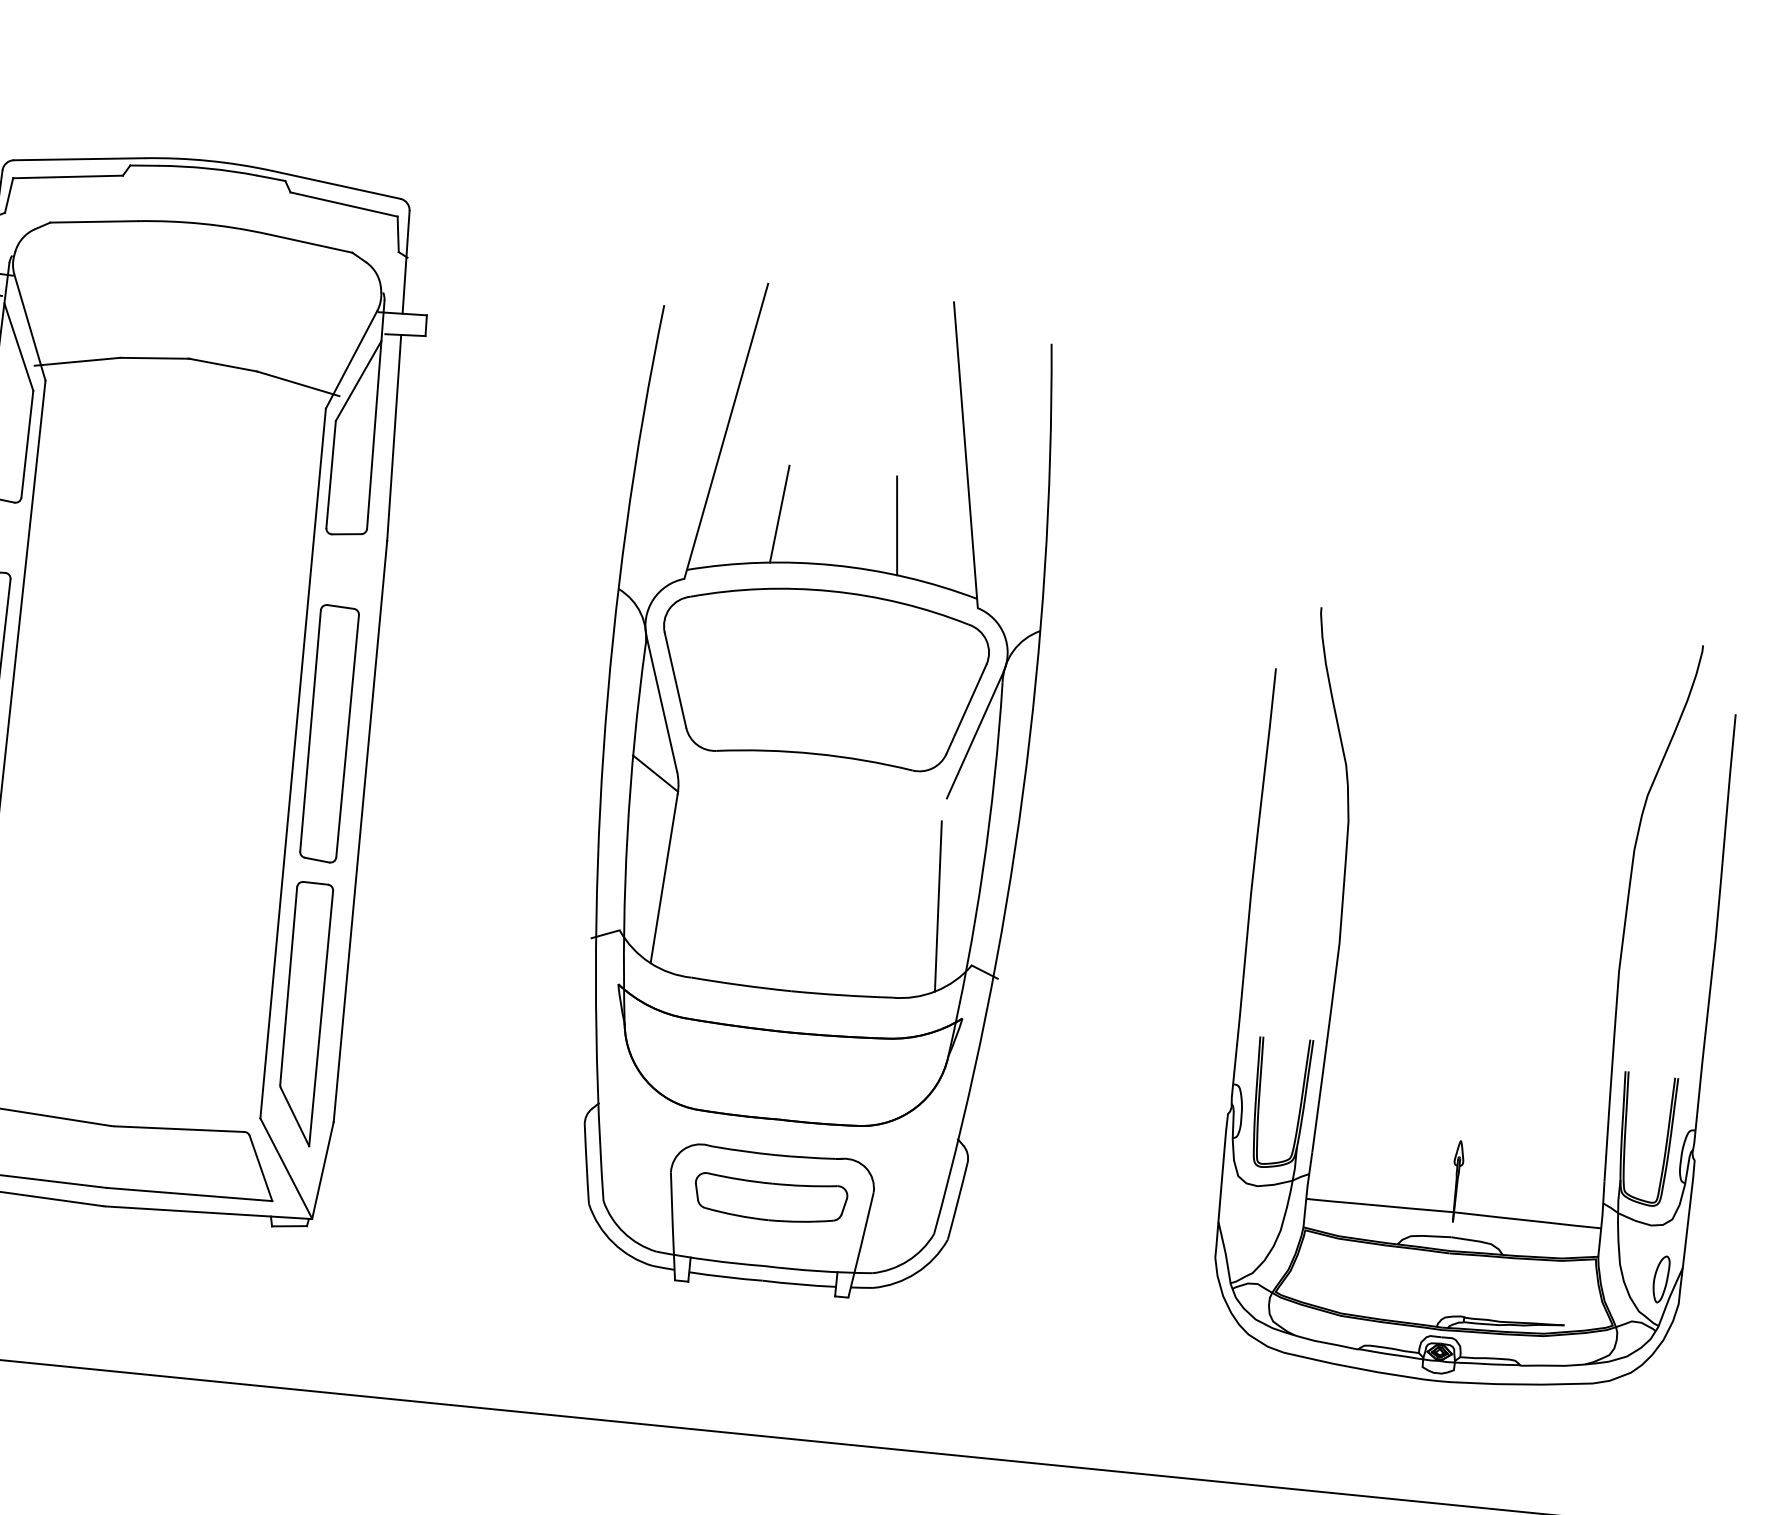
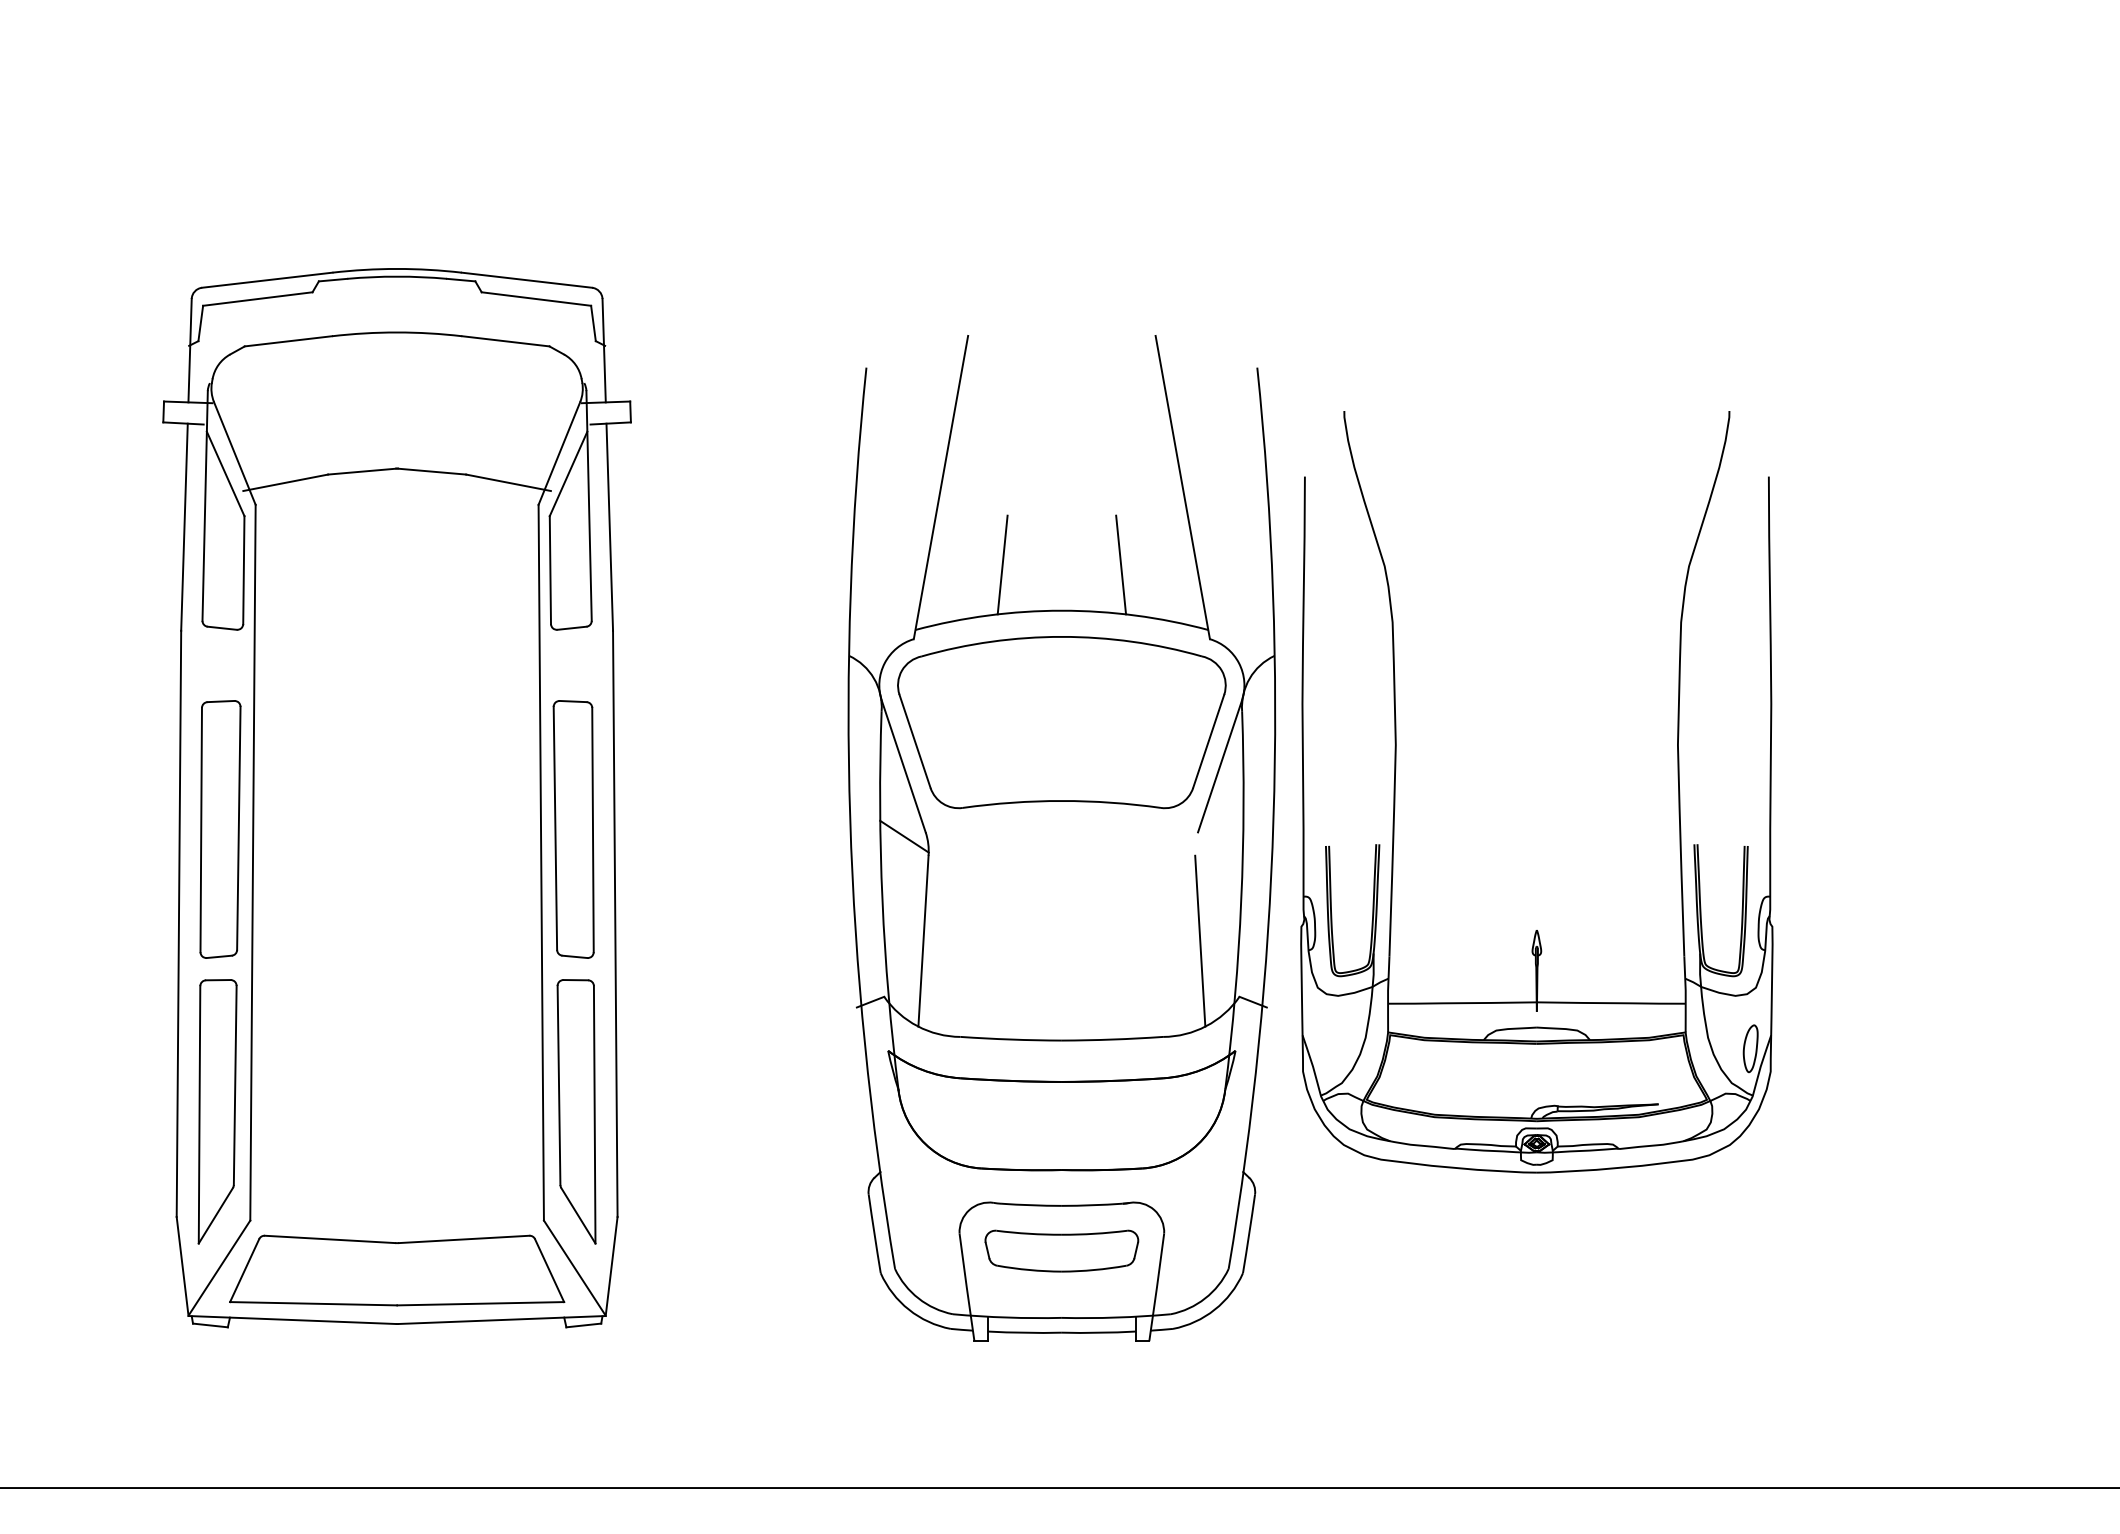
part: (1460, 1141) -> (1536, 930), moved

